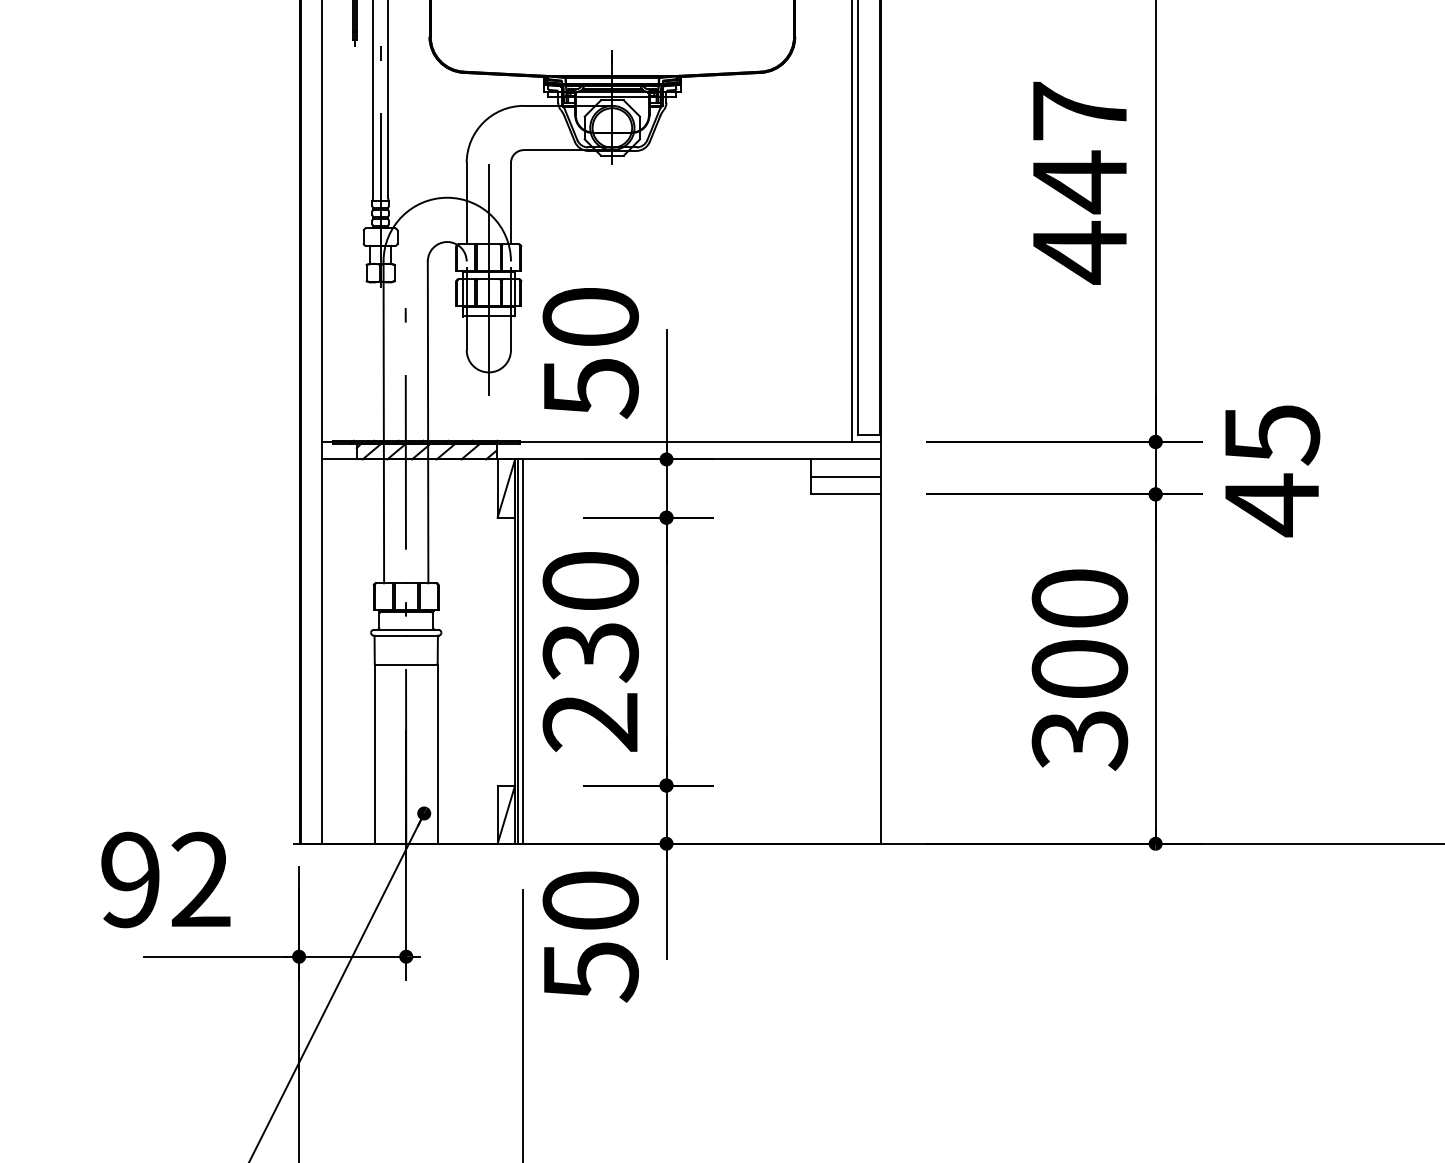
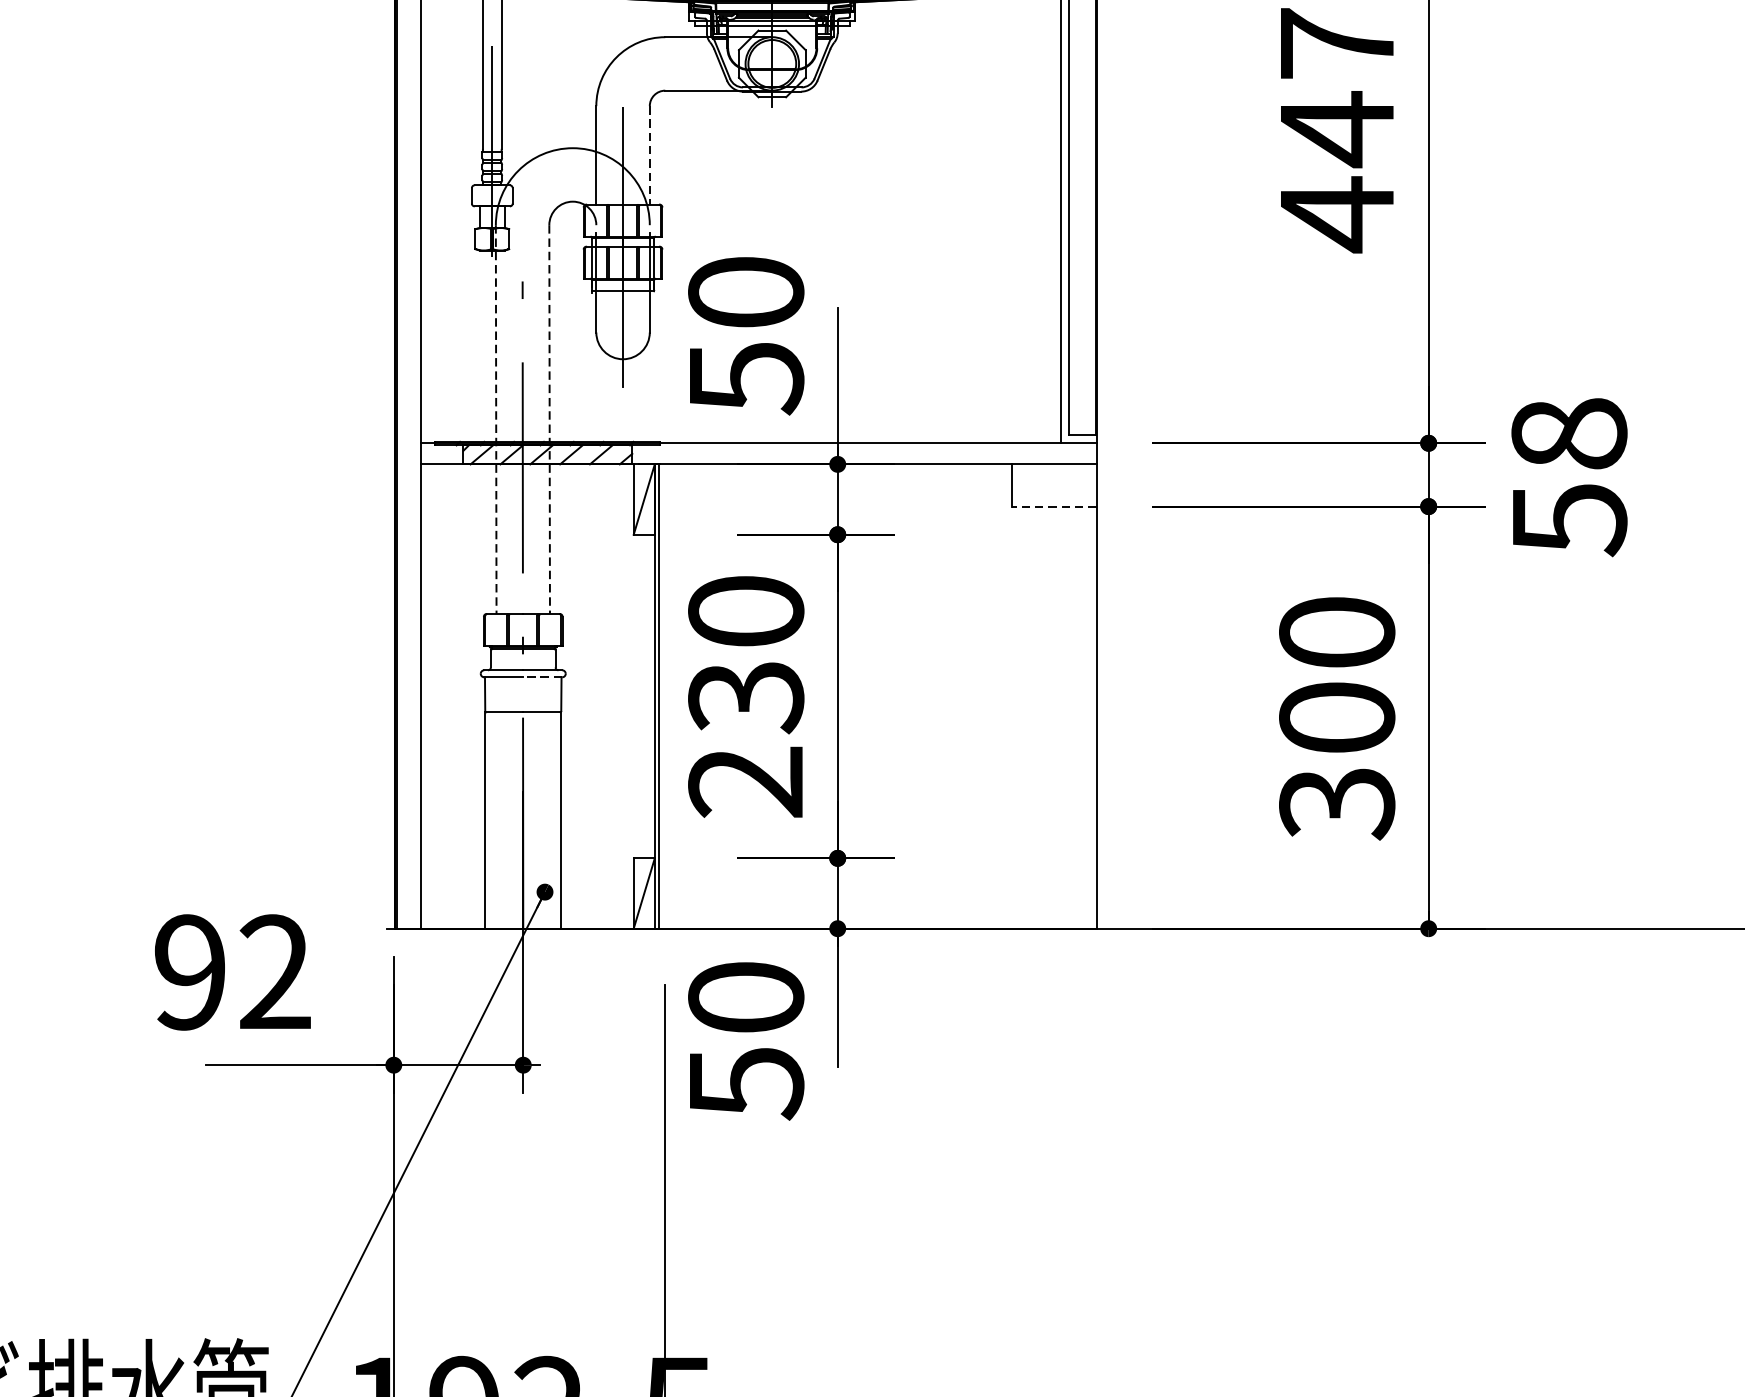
line: (510, 203) -> (649, 155), solid -> dashed
line: (383, 422) -> (495, 419), solid -> dashed
line: (428, 422) -> (550, 419), solid -> dashed
text: (1272, 470) -> (1569, 477), 45 -> 58
line: (845, 476) -> (1053, 484), removed
line: (845, 494) -> (1053, 506), solid -> dashed
line: (421, 635) -> (541, 677), solid -> dashed
line: (523, 651) -> (664, 696), removed

